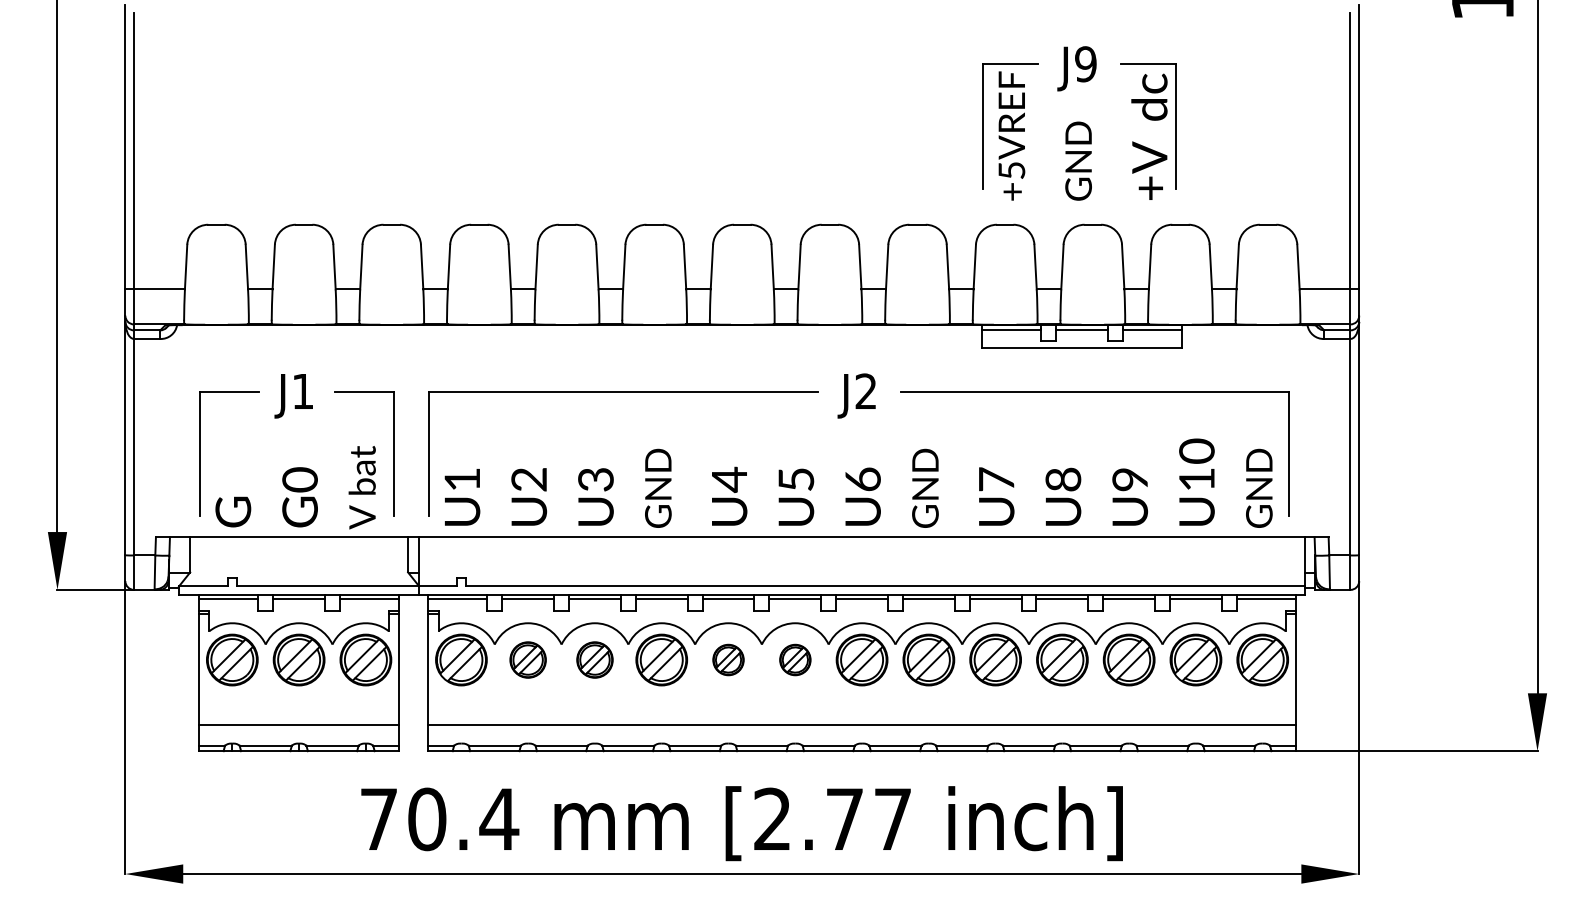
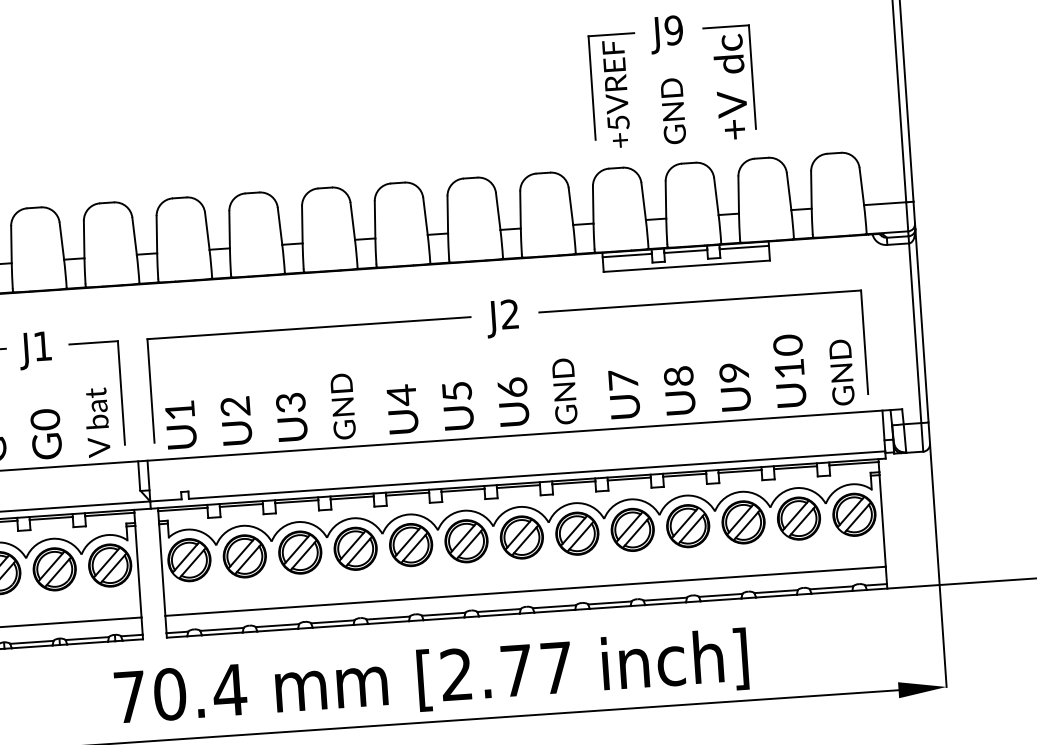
part: (527, 659) -> (244, 555), size x1.43
part: (594, 659) -> (299, 552), size x1.43
part: (728, 659) -> (411, 544), size x1.67
part: (795, 659) -> (466, 540), size x1.67

